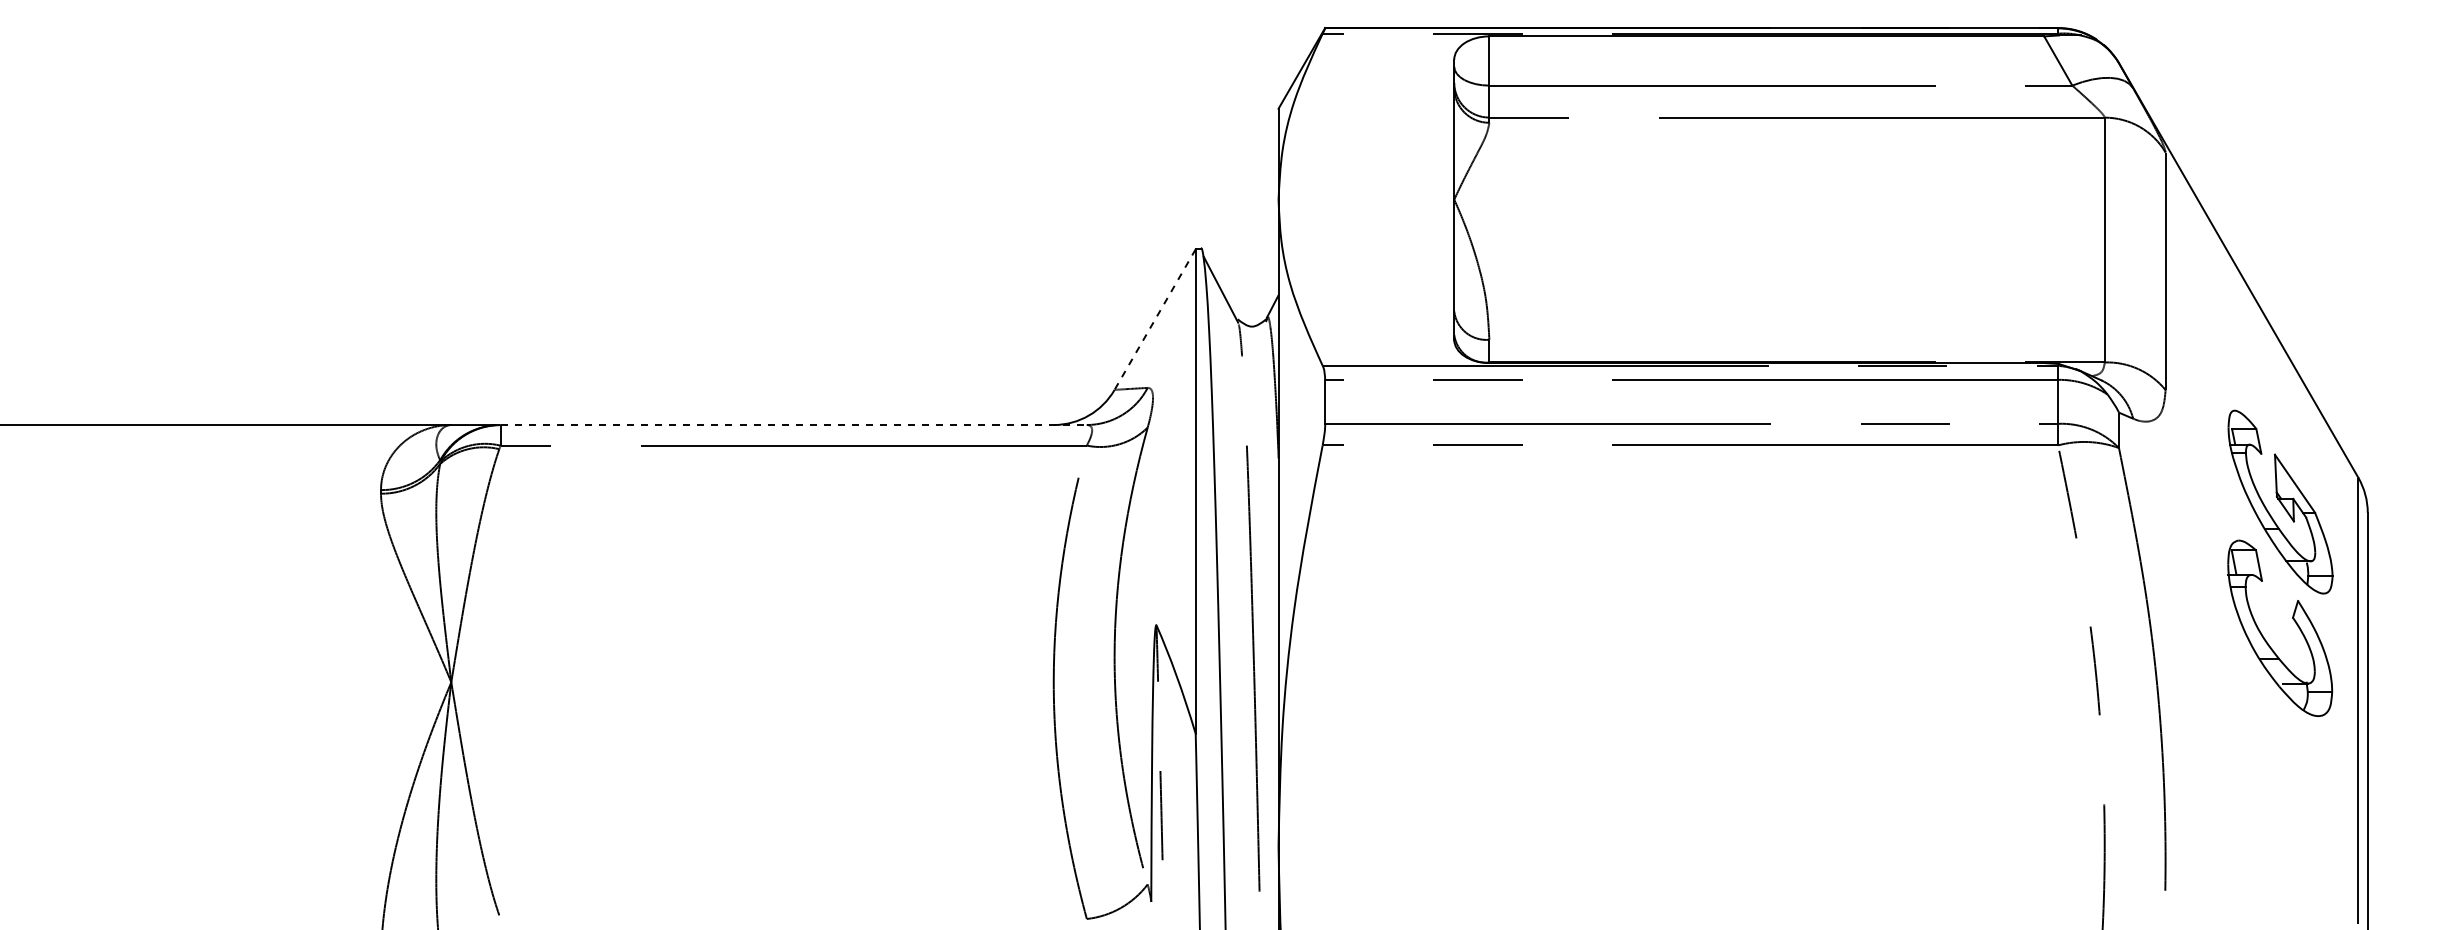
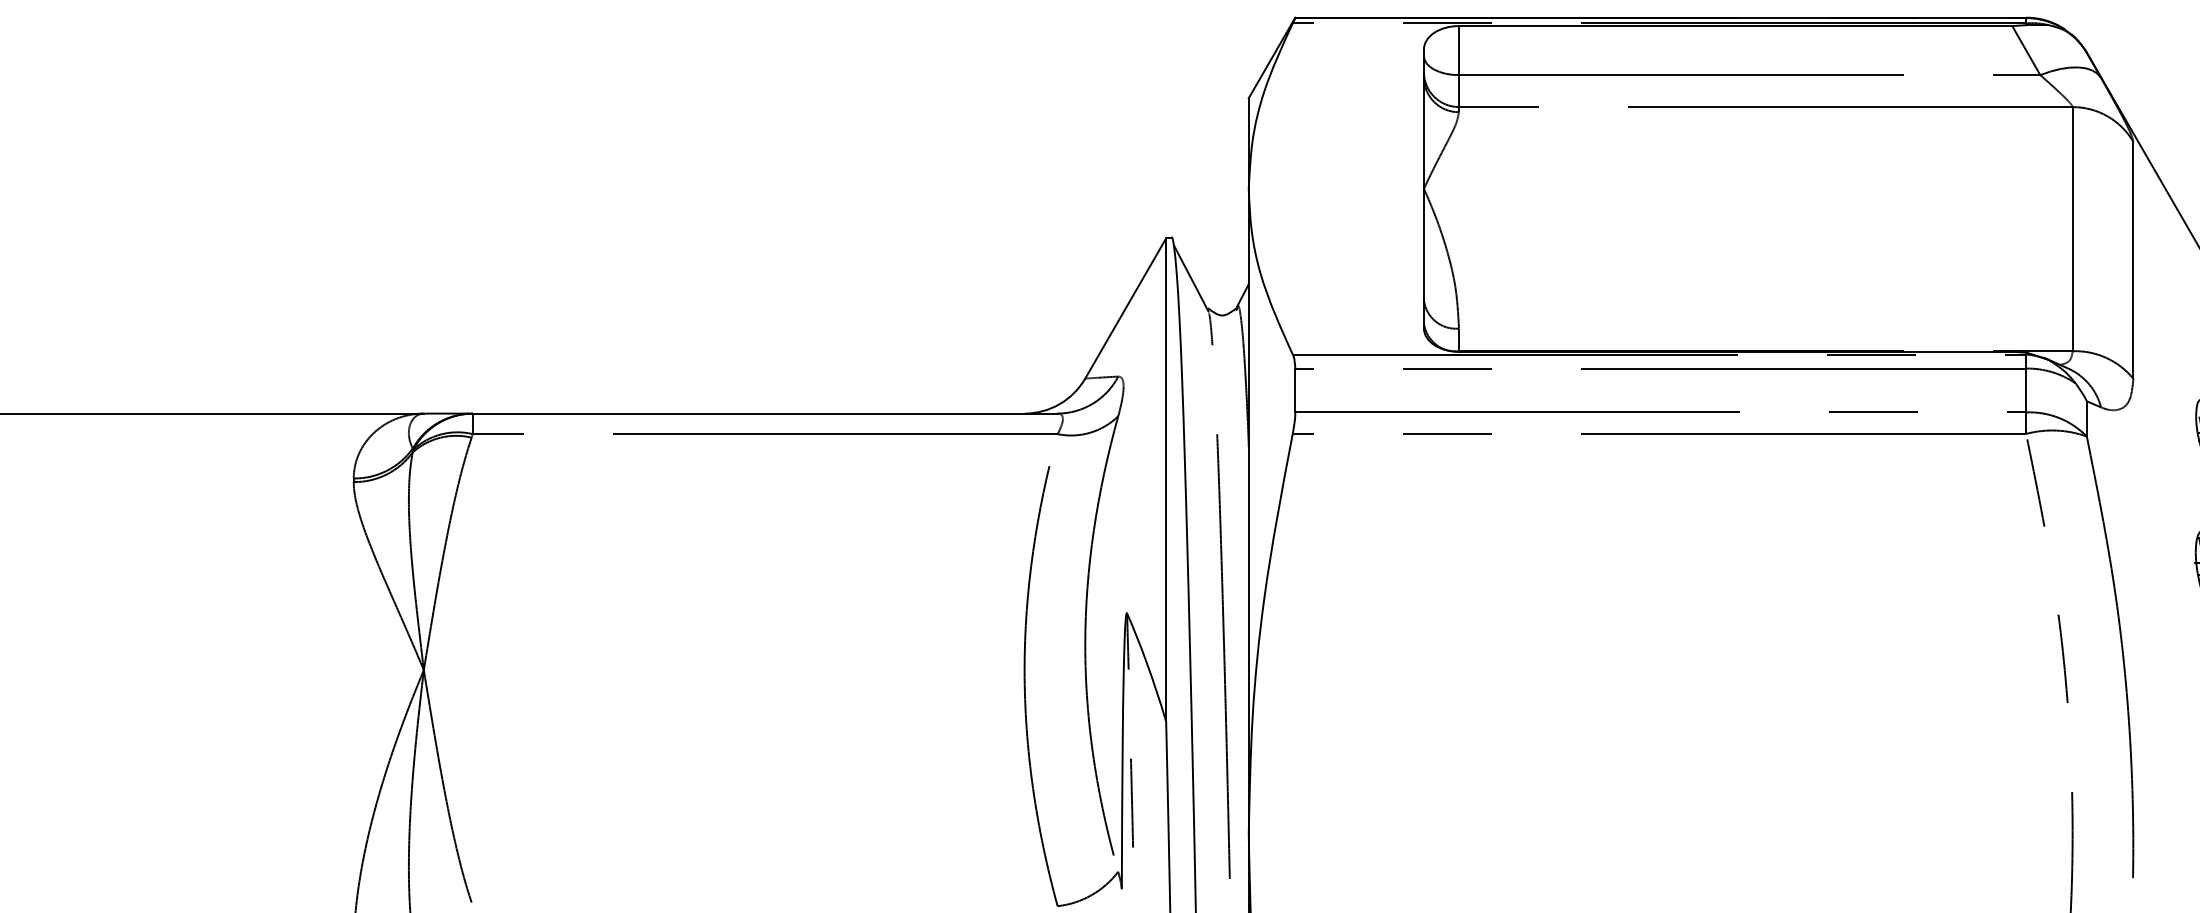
line: (1154, 320) -> (1125, 309), dashed -> solid
line: (794, 425) -> (766, 414), dashed -> solid

